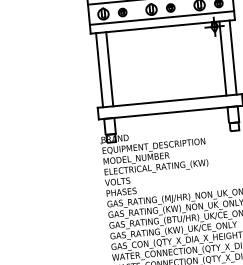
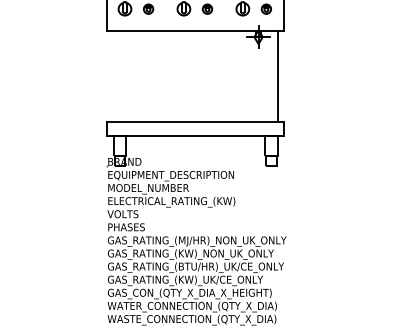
line: (161, 18) -> (195, 20), removed
line: (223, 58) -> (265, 76), removed
line: (109, 69) -> (126, 76), removed
line: (99, 70) -> (113, 76), removed

